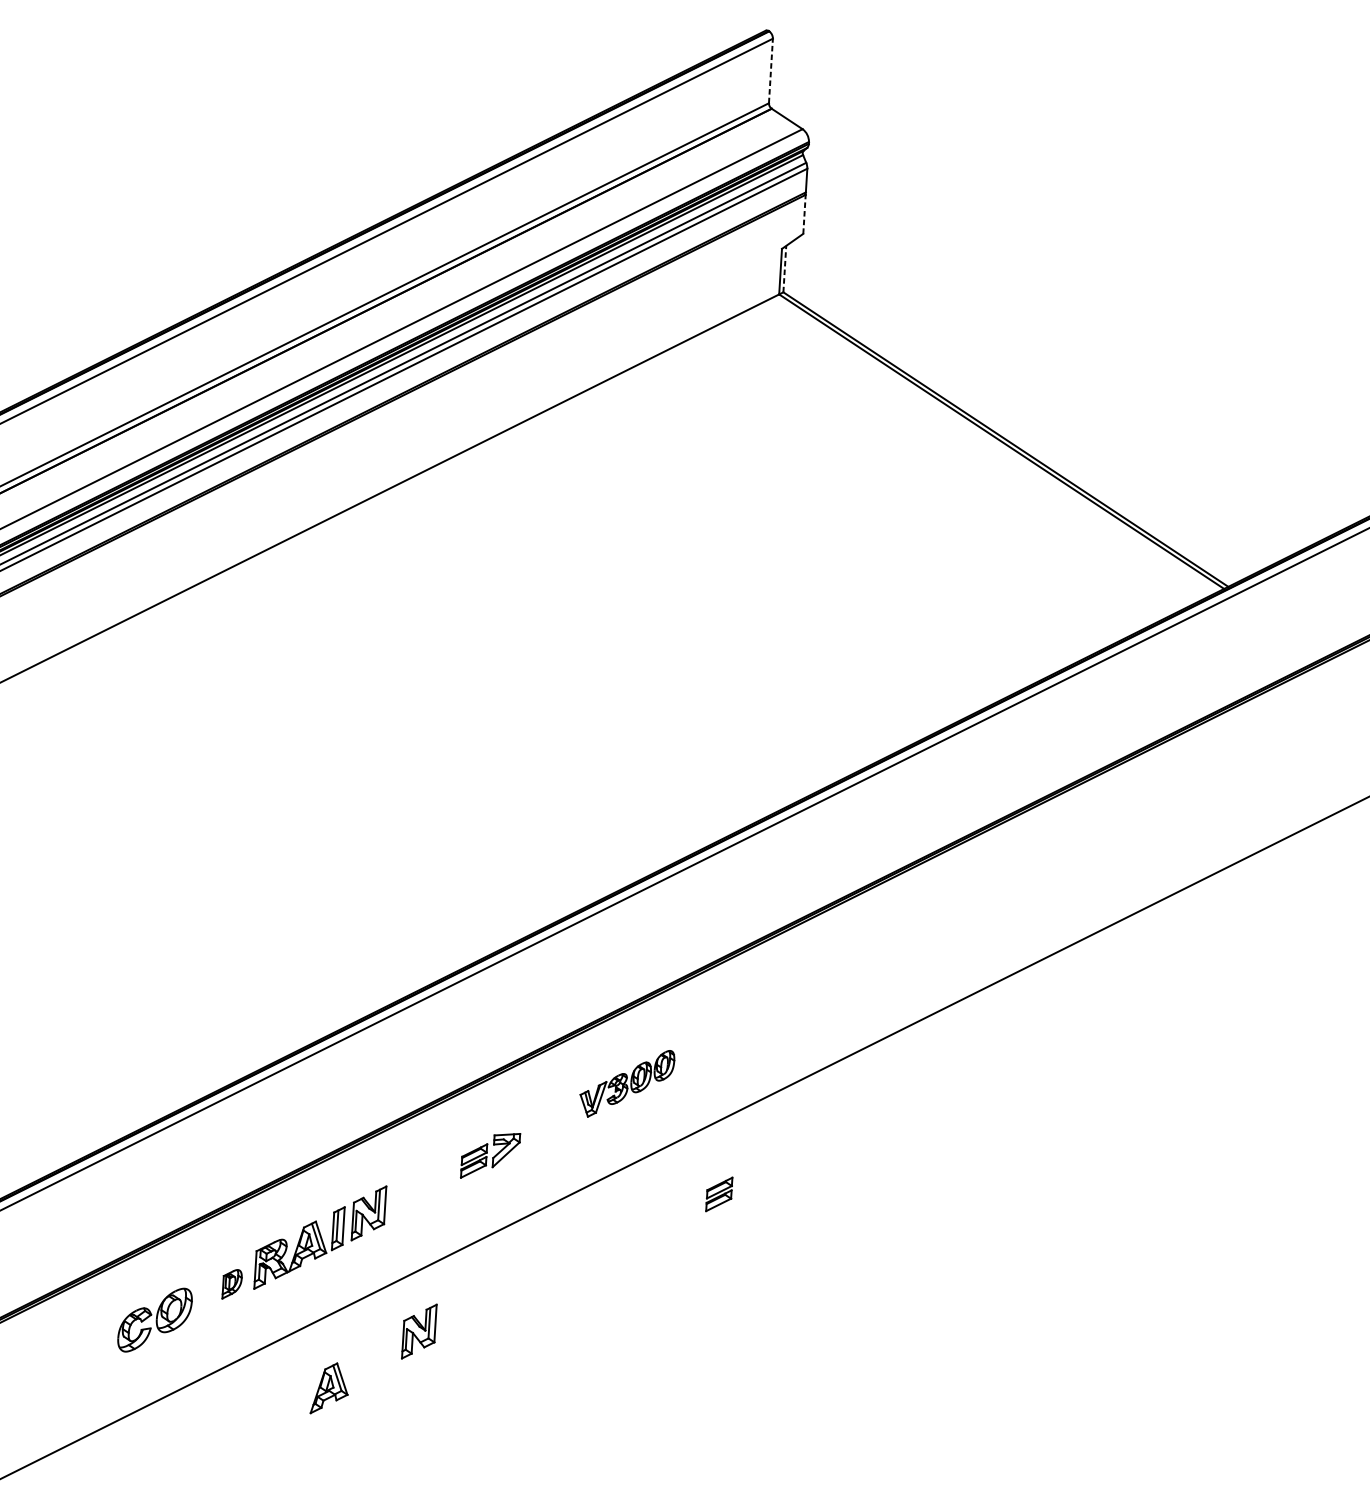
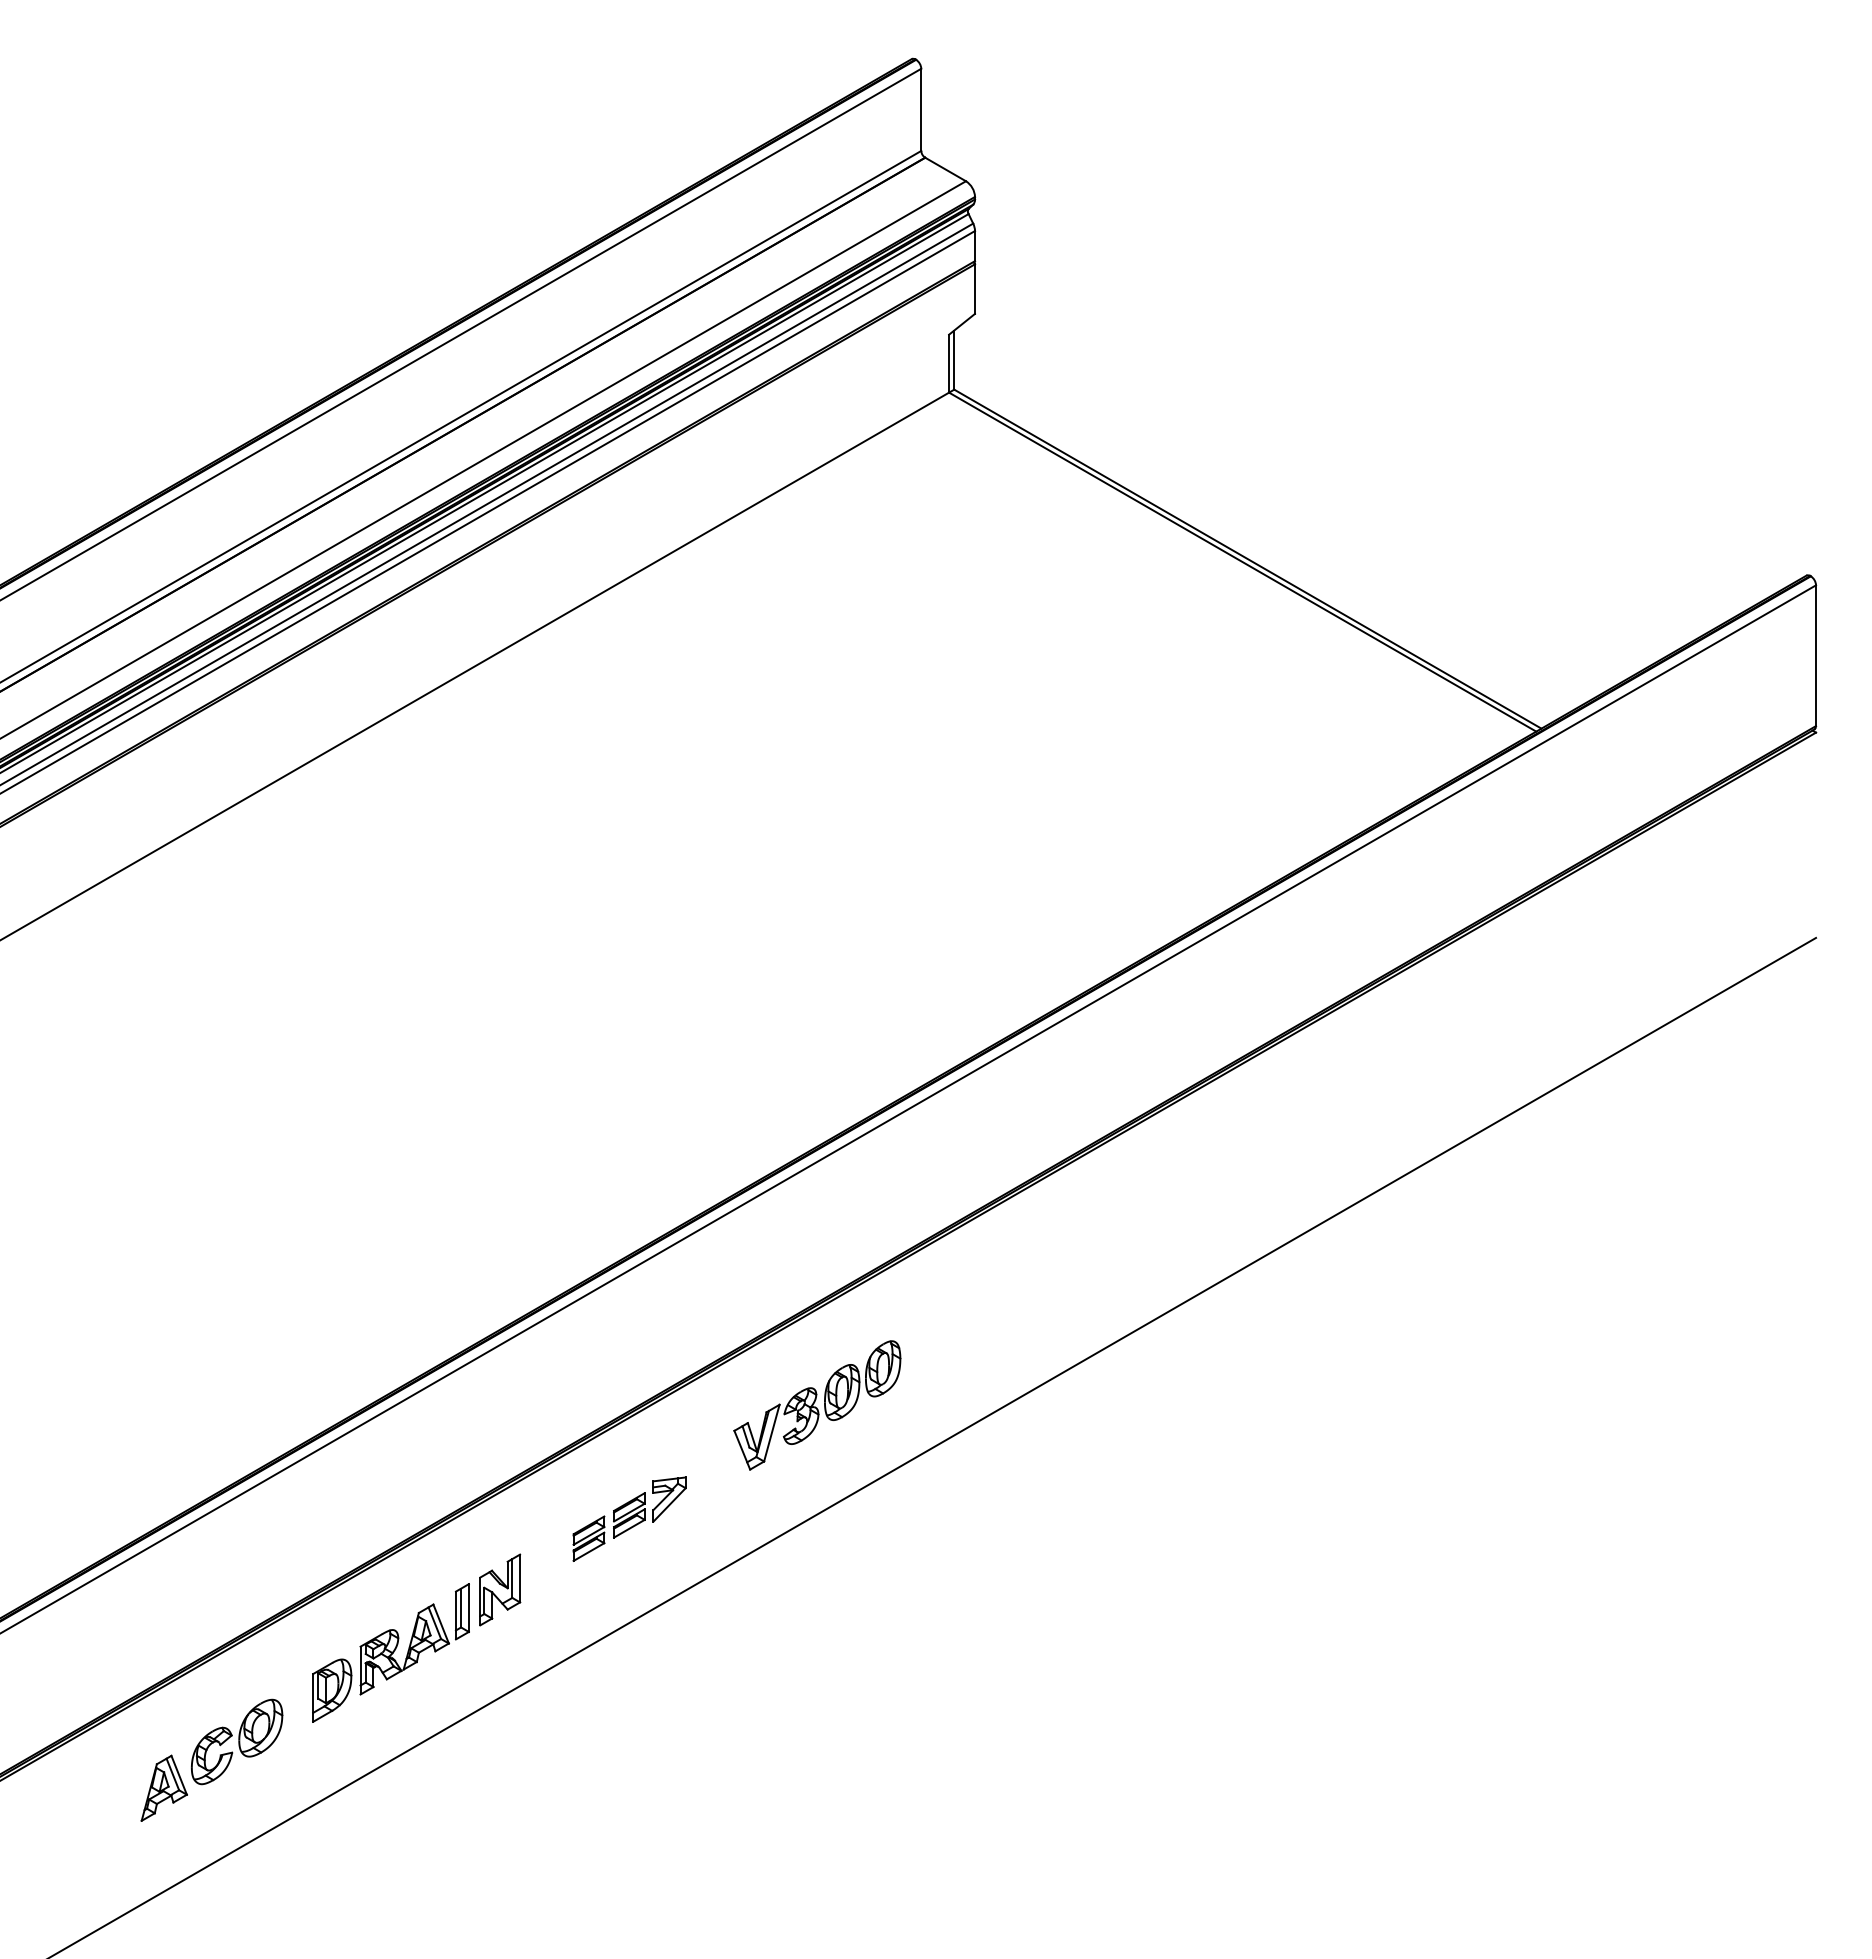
line: (771, 70) -> (921, 109), dashed -> solid
line: (804, 214) -> (974, 289), dashed -> solid
line: (784, 269) -> (954, 360), dashed -> solid
part: (627, 1083) -> (817, 1405), size x1.43
part: (718, 1194) -> (588, 1538), moved
part: (232, 1284) -> (332, 1690), size x1.67
part: (419, 1331) -> (573, 1735), removed
part: (329, 1388) -> (163, 1787), moved

